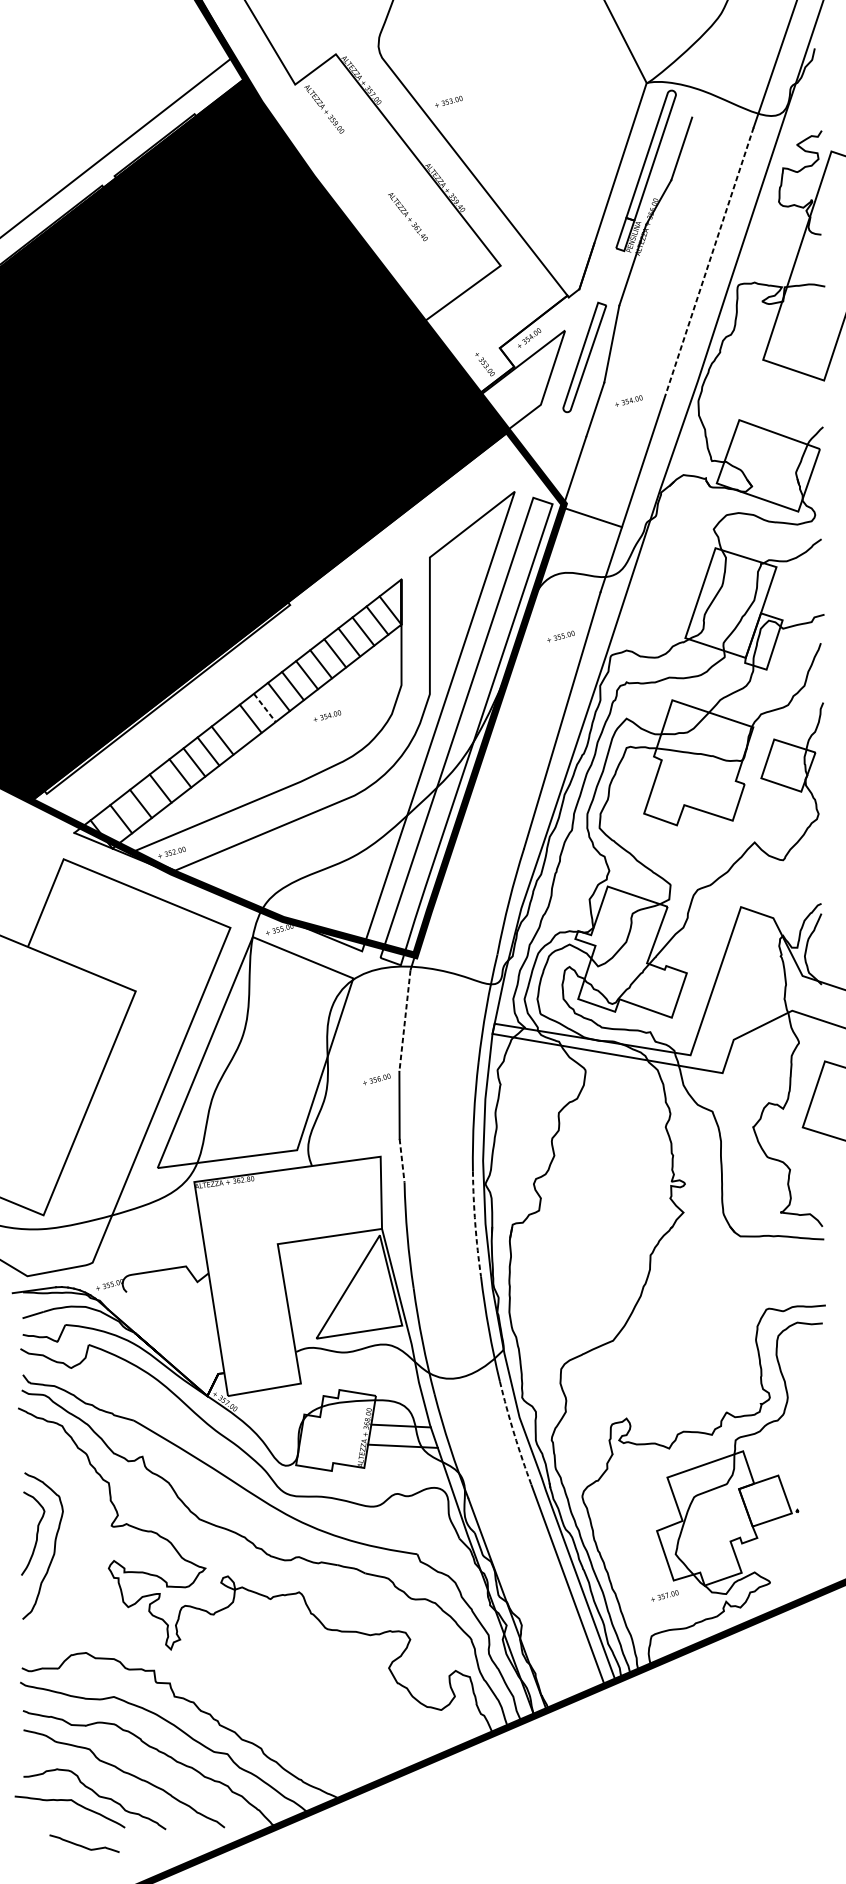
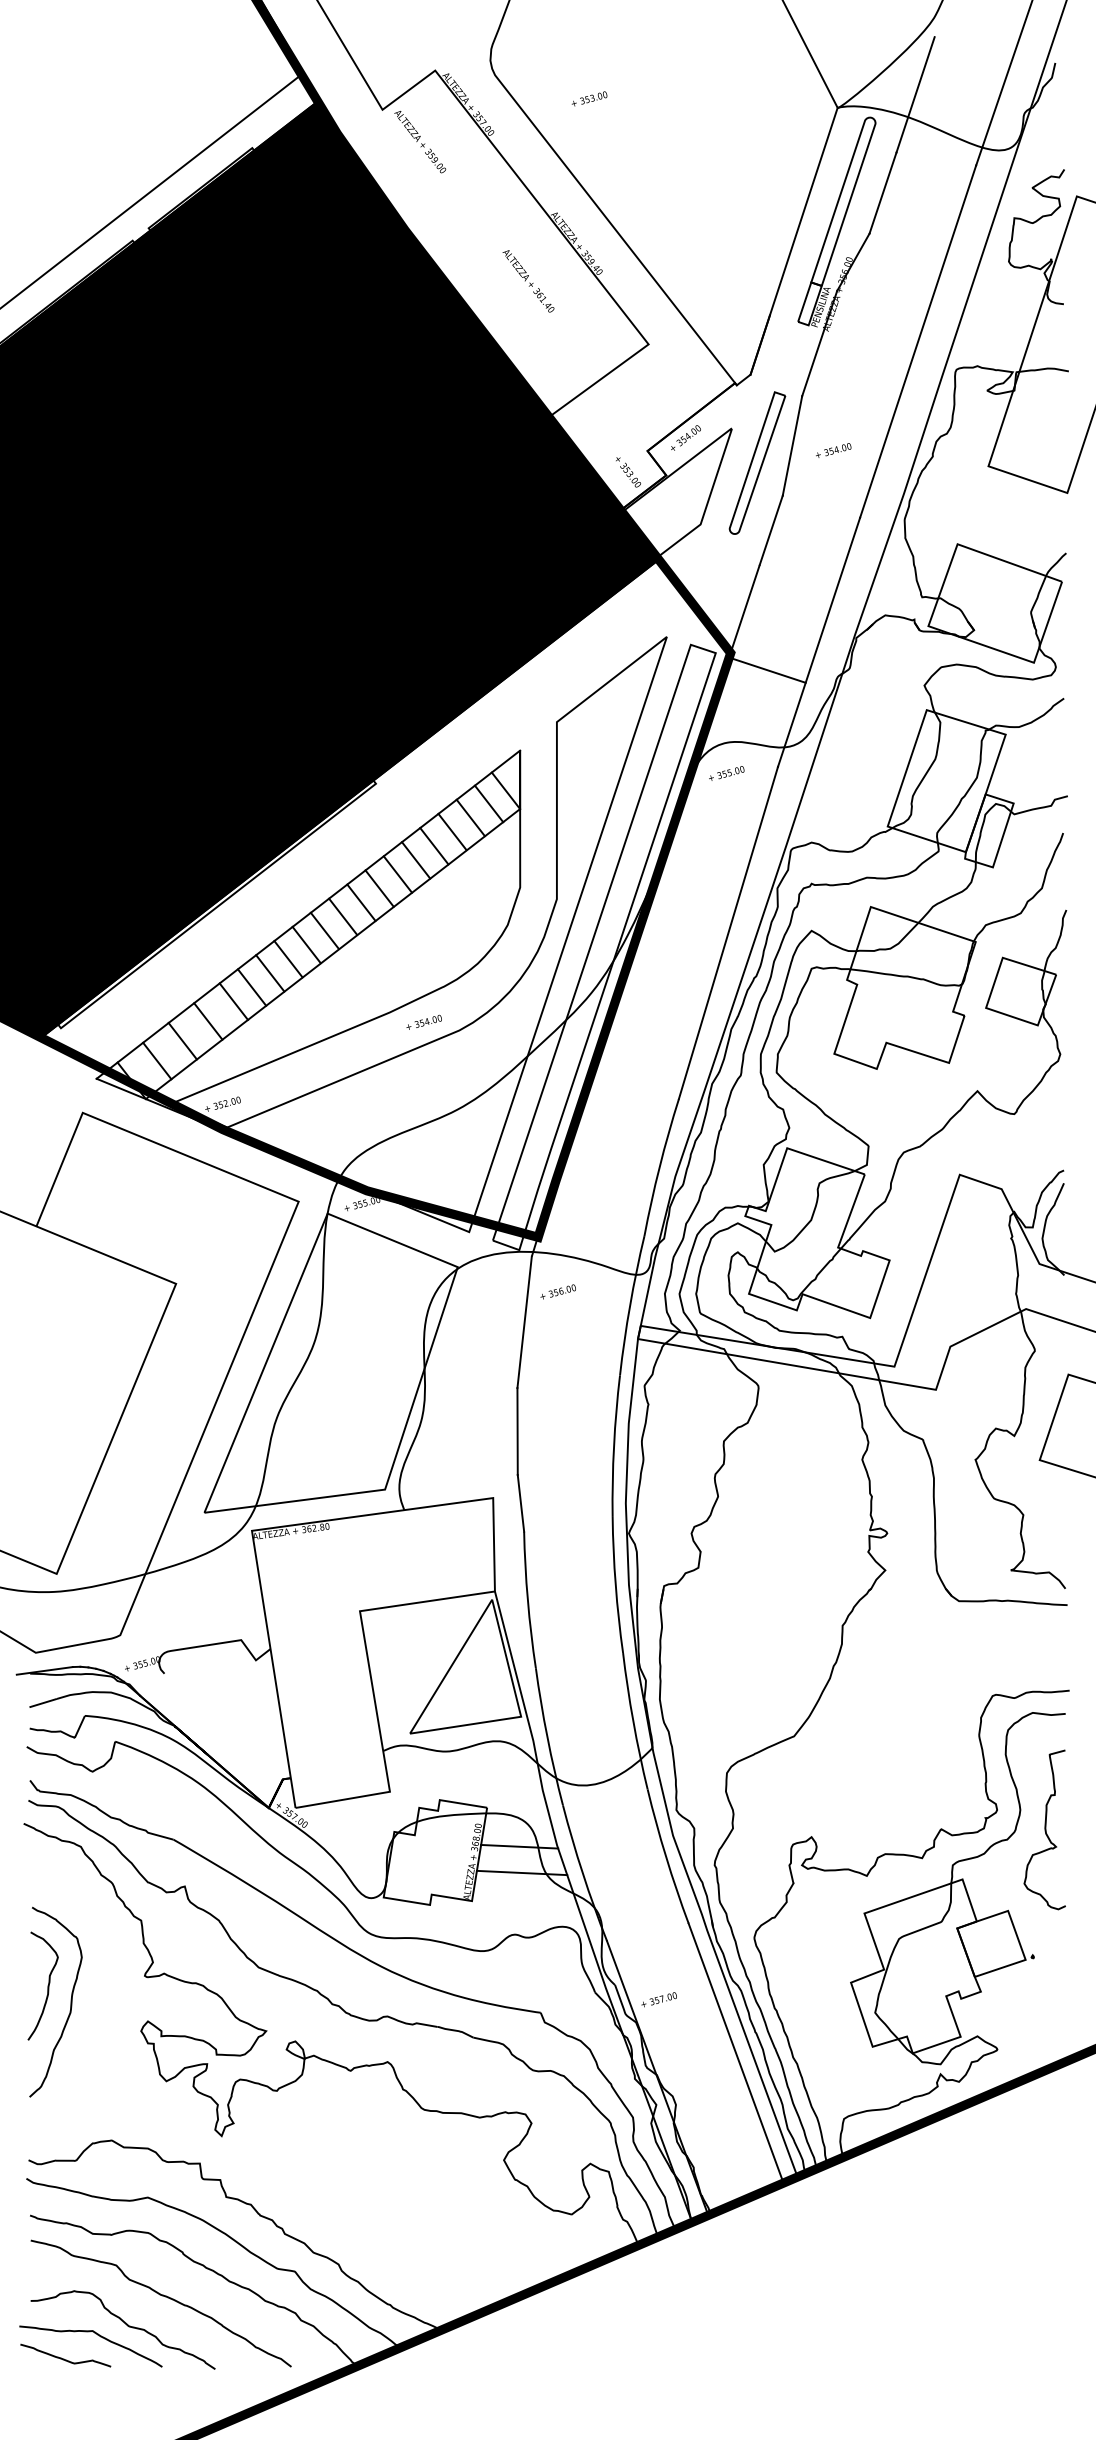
line: (706, 72) -> (915, 94), added
text: (448, 101) -> (589, 98), moved
line: (709, 263) -> (918, 341), dashed -> solid
text: (628, 401) -> (833, 450), moved
text: (560, 636) -> (726, 773), moved
line: (265, 707) -> (343, 916), dashed -> solid
text: (326, 715) -> (423, 1021), moved
line: (236, 729) -> (306, 944), added
line: (404, 1021) -> (524, 1322), dashed -> solid
text: (376, 1079) -> (557, 1291), moved
line: (402, 1160) -> (521, 1503), dashed -> solid
arc: (475, 1224) -> (615, 1585), dashed -> solid
curve: (806, 1412) -> (1044, 1829), added
arc: (514, 1434) -> (666, 1857), dashed -> solid
text: (664, 1595) -> (658, 1999), moved
curve: (83, 1845) -> (64, 2358), moved

